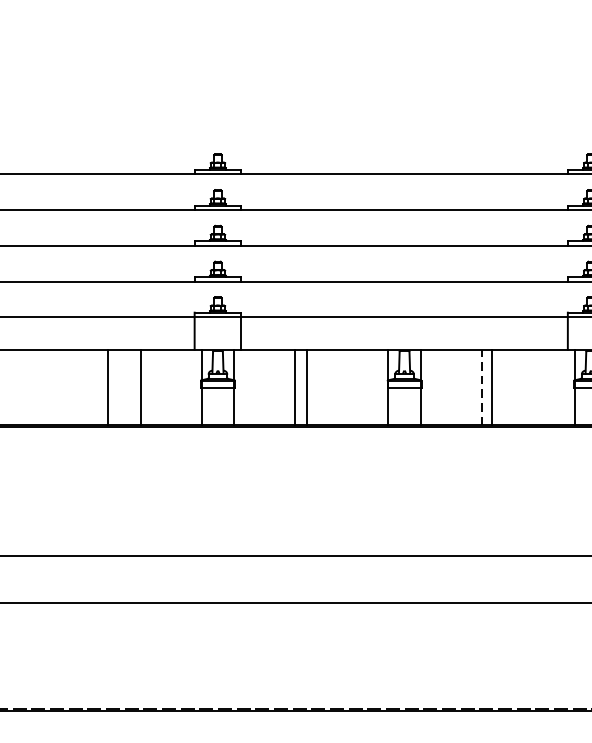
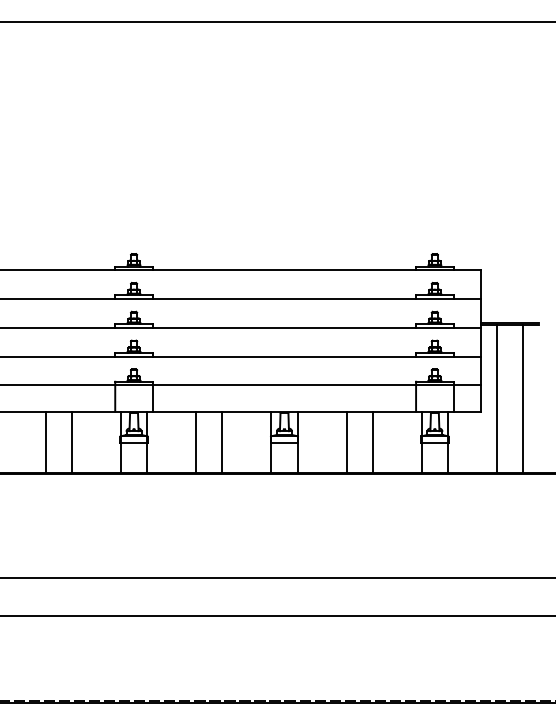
line: (306, 386) -> (222, 441), moved
line: (491, 386) -> (372, 441), moved
line: (481, 388) -> (346, 442), dashed -> solid

